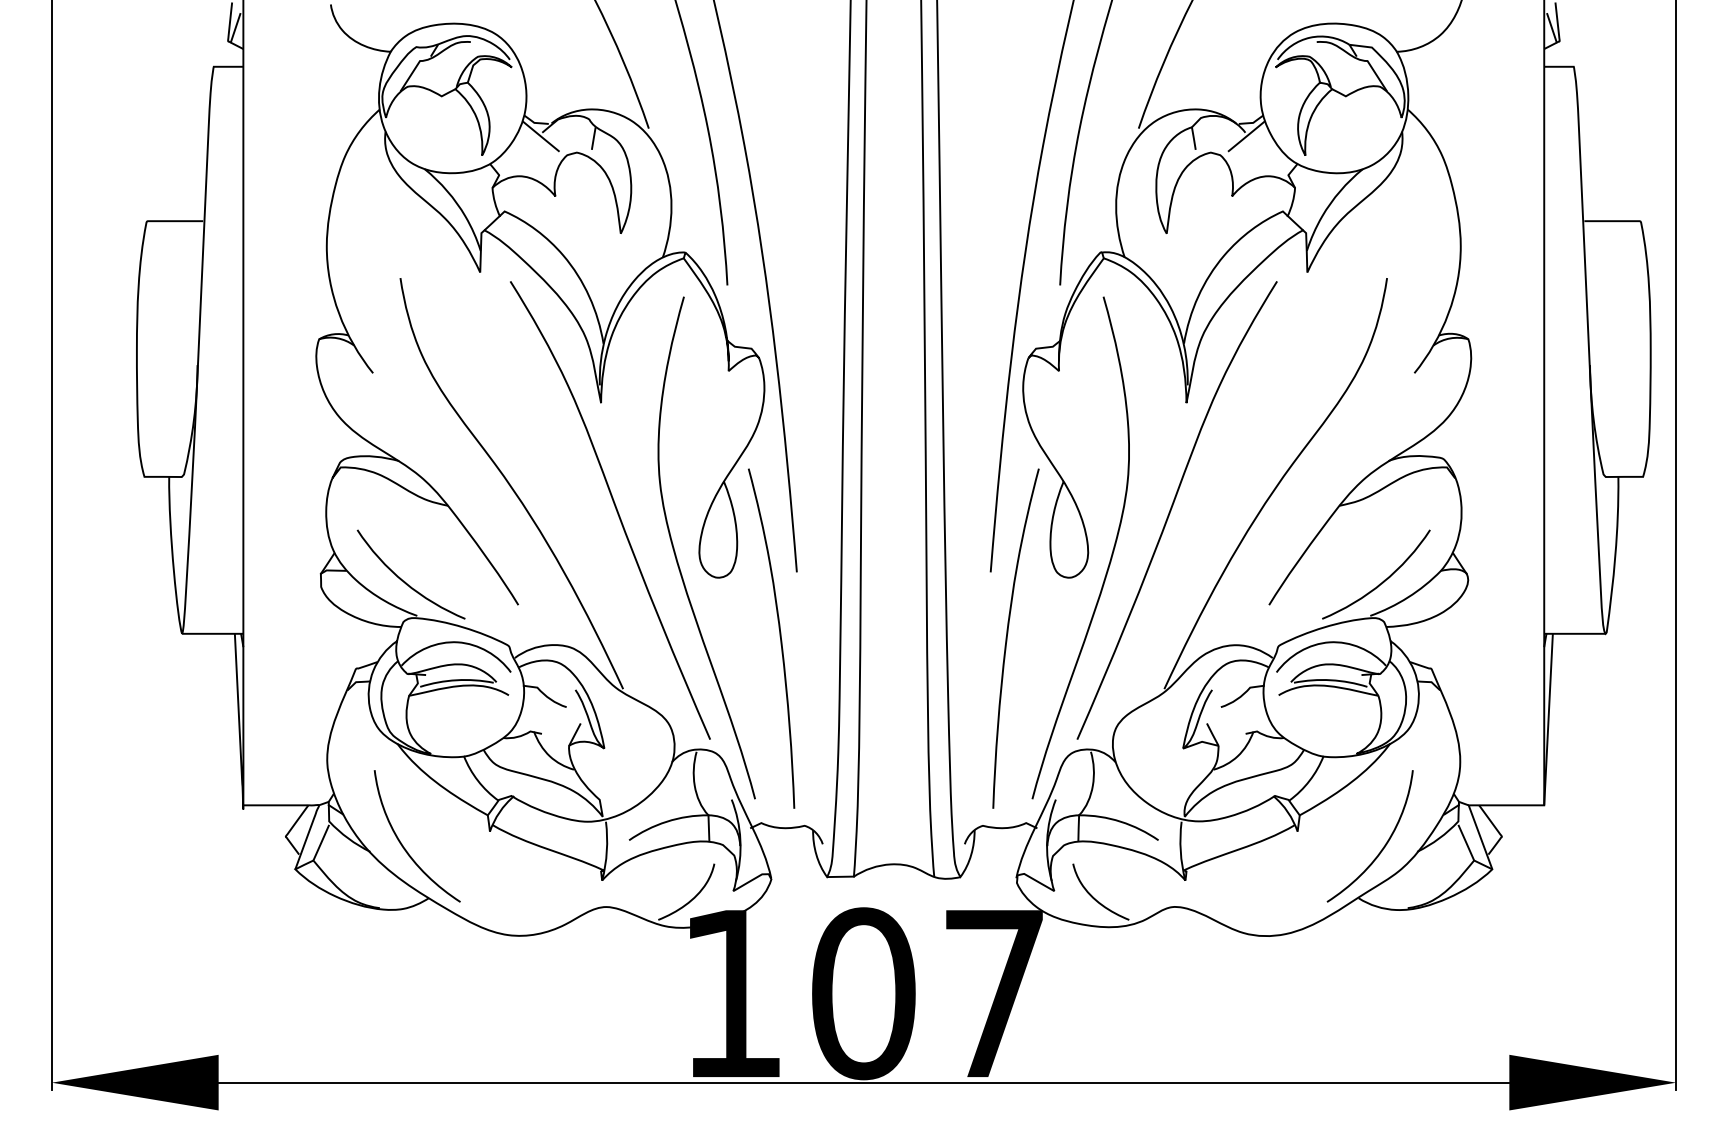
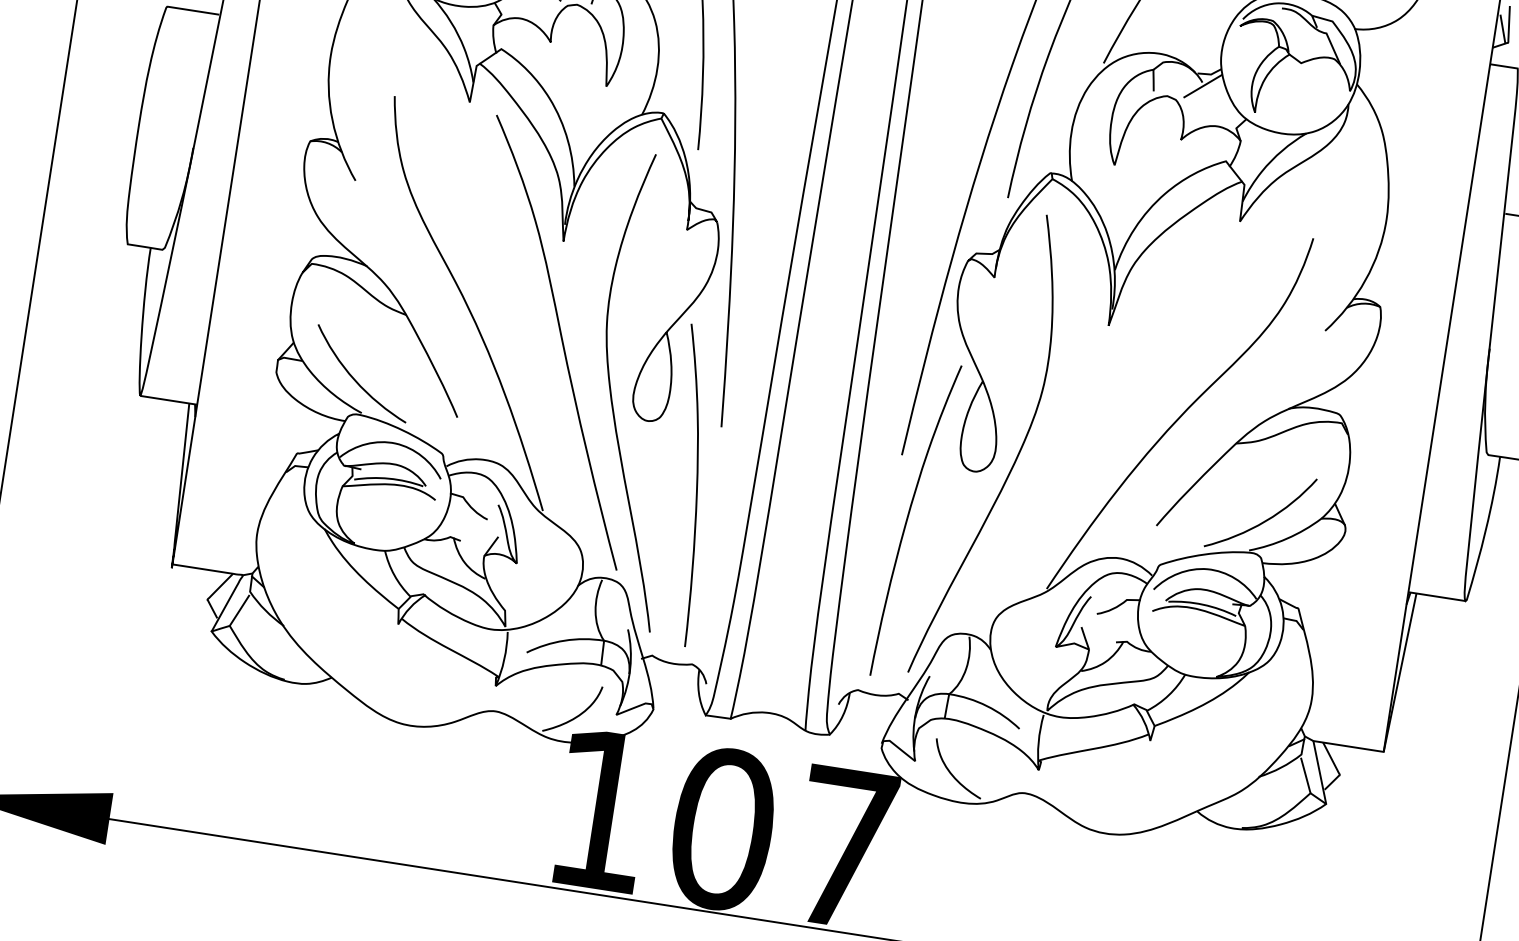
curve: (1172, 508) -> (1080, 421), removed
curve: (403, 845) -> (315, 624), removed
curve: (1383, 846) -> (1228, 767), removed

